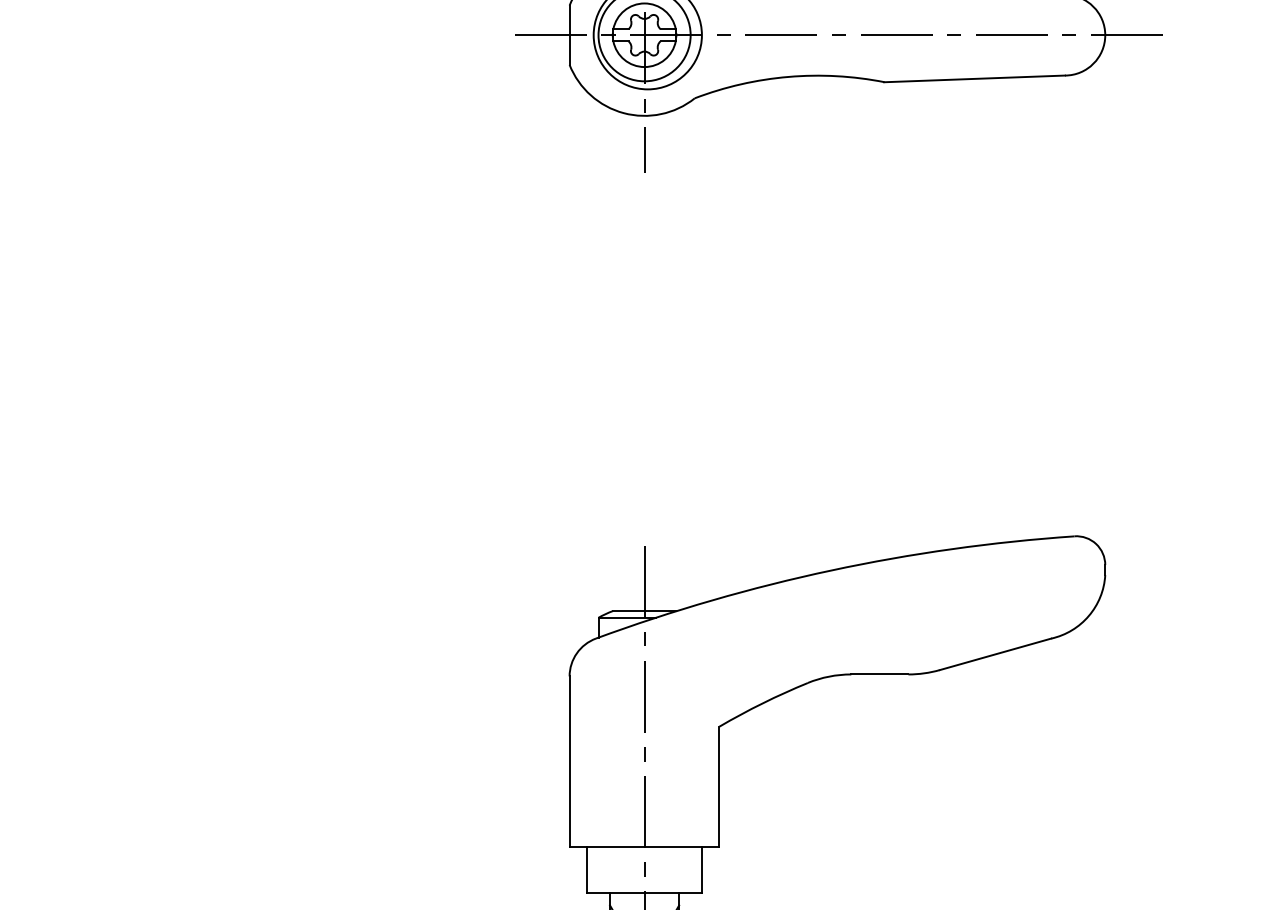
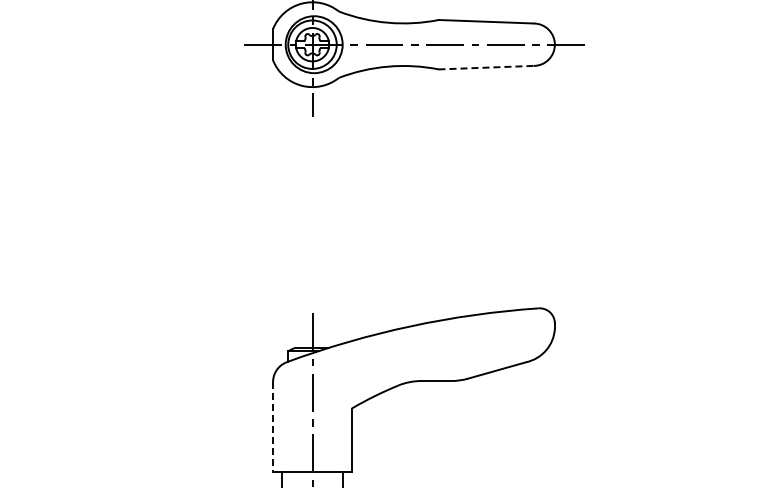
line: (975, 78) -> (486, 67), solid -> dashed
line: (570, 760) -> (273, 426), solid -> dashed

